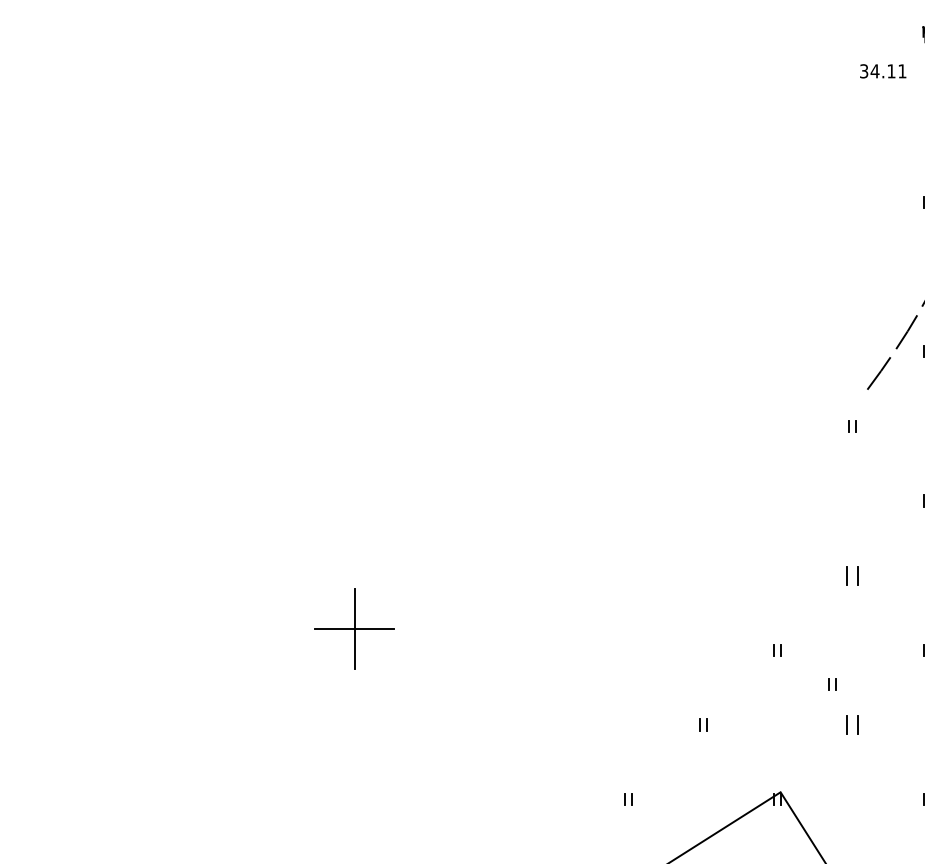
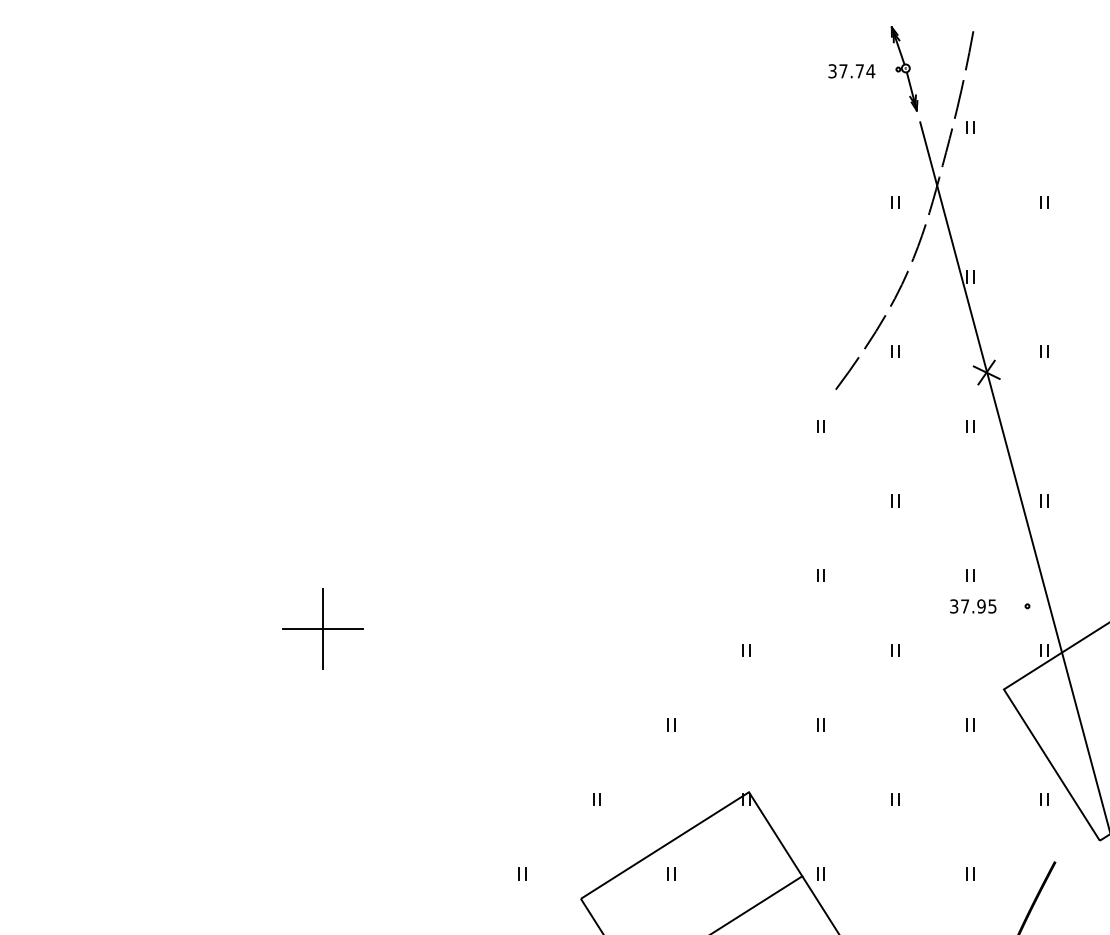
text: (889, 71) -> (857, 71), 34.11 -> 37.74
part: (852, 575) -> (820, 575), size x0.62
part: (833, 684) -> (801, 684), removed
part: (852, 724) -> (820, 724), size x0.62

